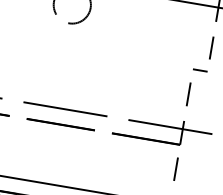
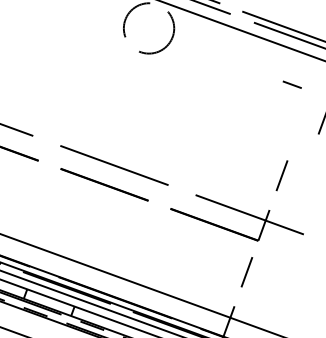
line: (199, 70) -> (291, 84), moved

